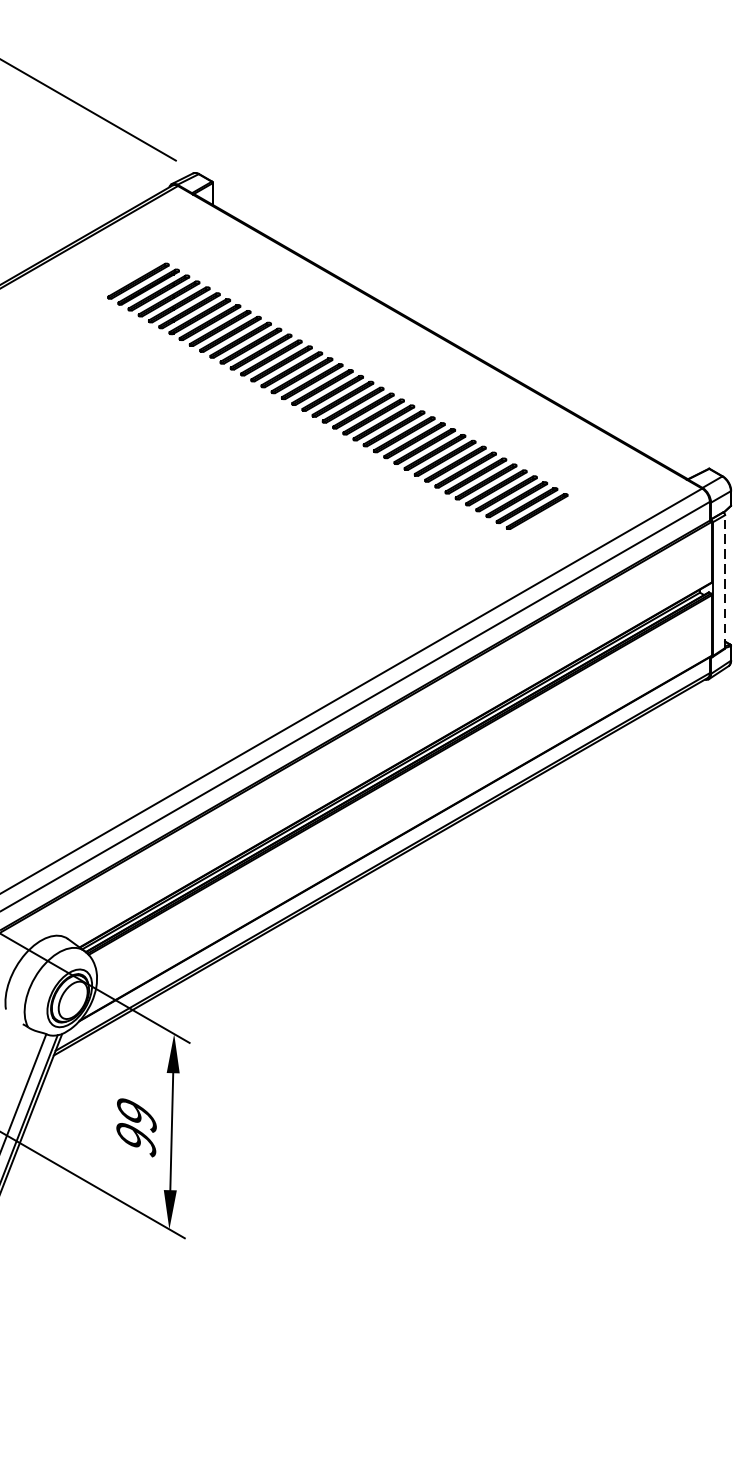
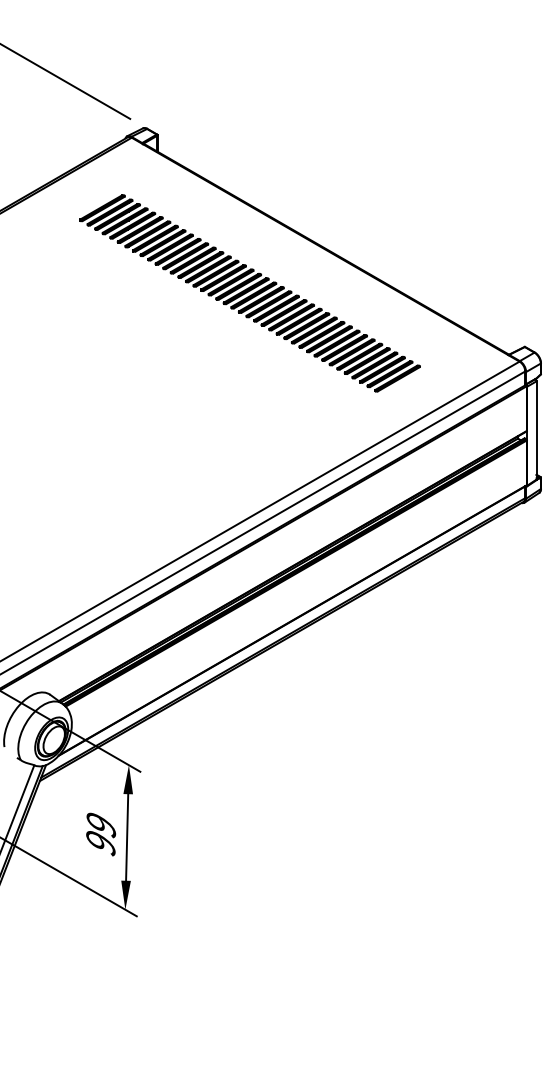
line: (725, 580) -> (536, 429), dashed -> solid

